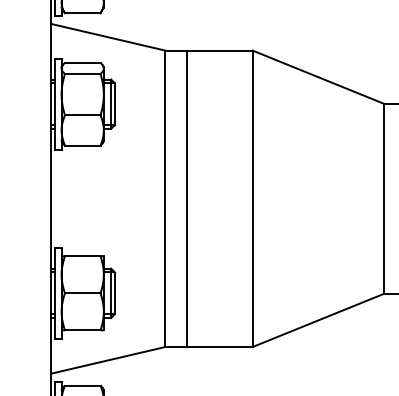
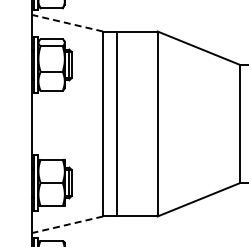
line: (108, 37) -> (67, 23), solid -> dashed
line: (108, 359) -> (67, 224), solid -> dashed

